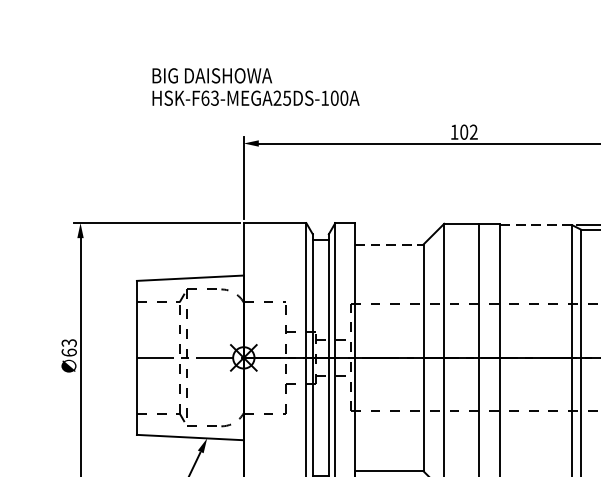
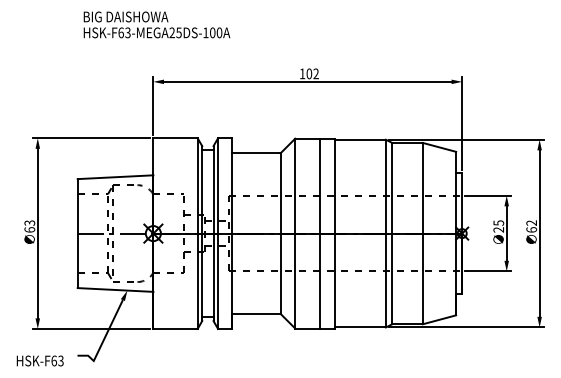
text: (255, 86) -> (156, 24), moved
line: (536, 224) -> (360, 139), dashed -> solid
line: (389, 244) -> (256, 153), dashed -> solid

